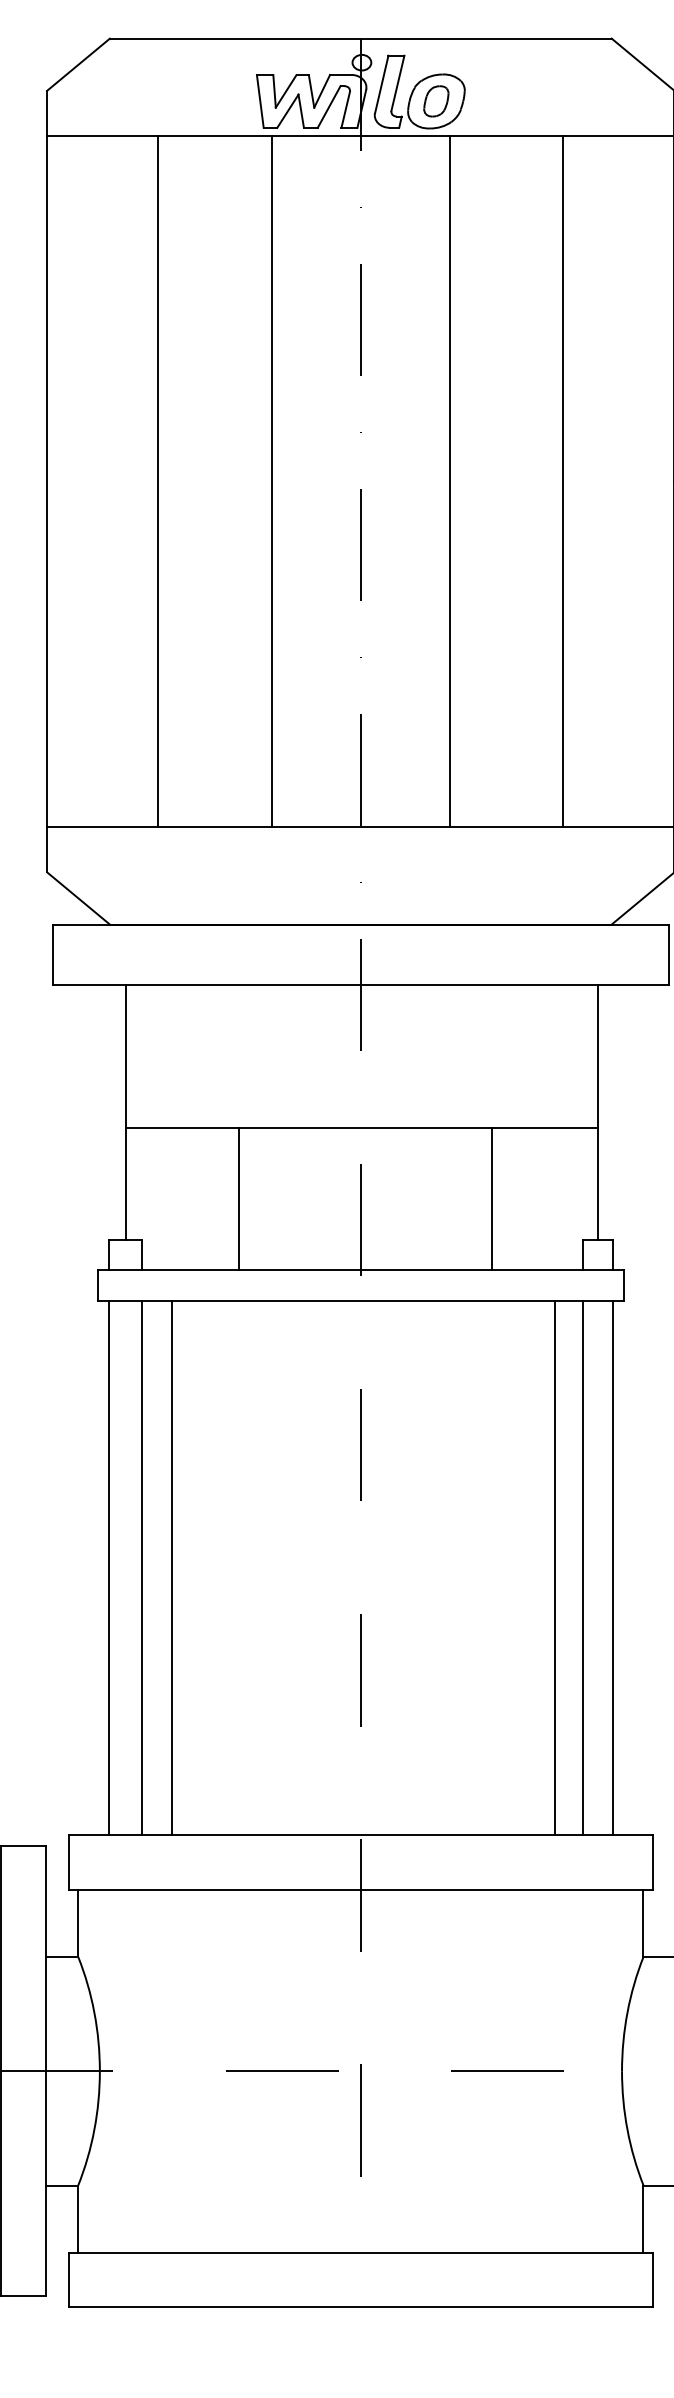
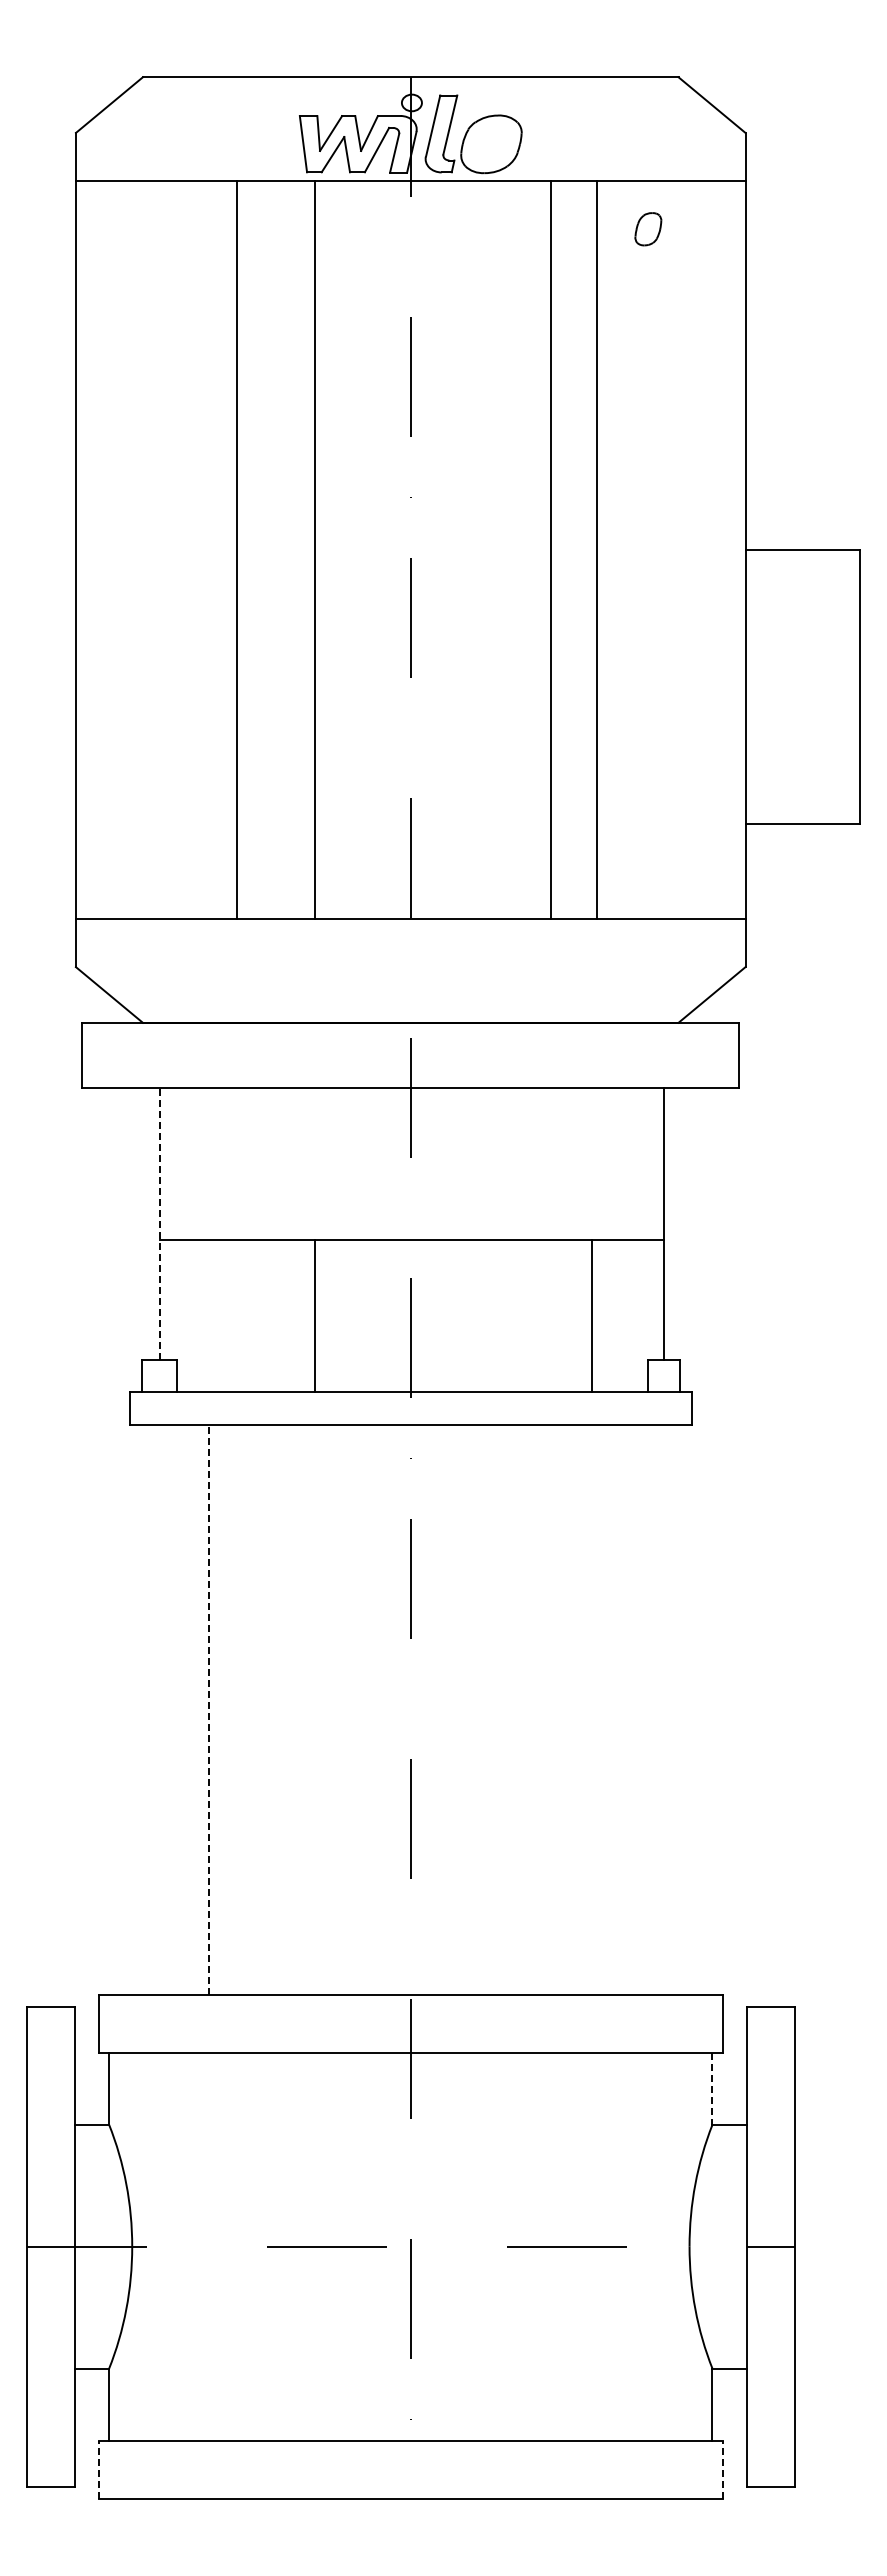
part: (436, 101) -> (648, 229), moved
line: (158, 481) -> (236, 549), moved
line: (450, 481) -> (551, 549), moved
line: (562, 481) -> (596, 549), moved
line: (125, 1112) -> (159, 1223), solid -> dashed
line: (238, 1198) -> (314, 1315), moved
line: (491, 1198) -> (591, 1315), moved
line: (109, 1567) -> (142, 1709), removed
line: (141, 1567) -> (176, 1709), removed
line: (172, 1567) -> (209, 1709), solid -> dashed
line: (554, 1567) -> (617, 1709), removed
line: (582, 1567) -> (647, 1709), removed
line: (613, 1567) -> (680, 1709), removed
line: (643, 1922) -> (712, 2088), solid -> dashed
line: (68, 2279) -> (98, 2469), solid -> dashed
line: (652, 2279) -> (722, 2469), solid -> dashed

